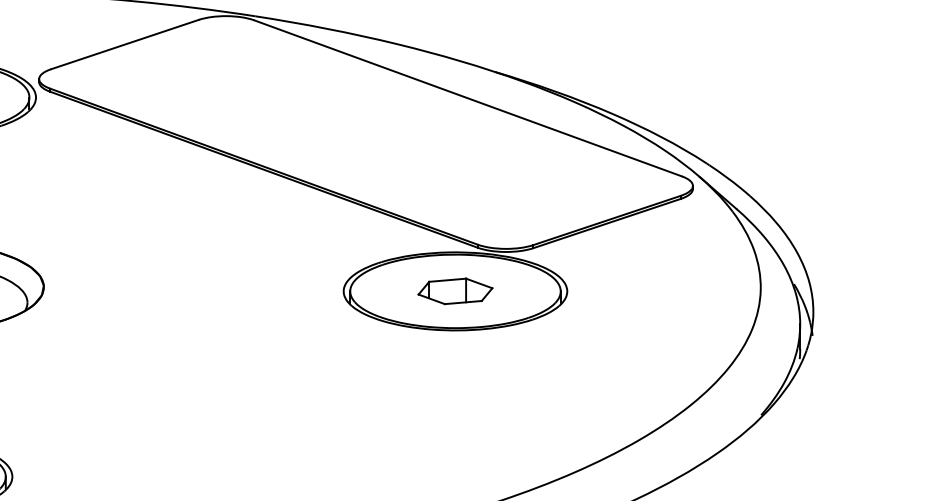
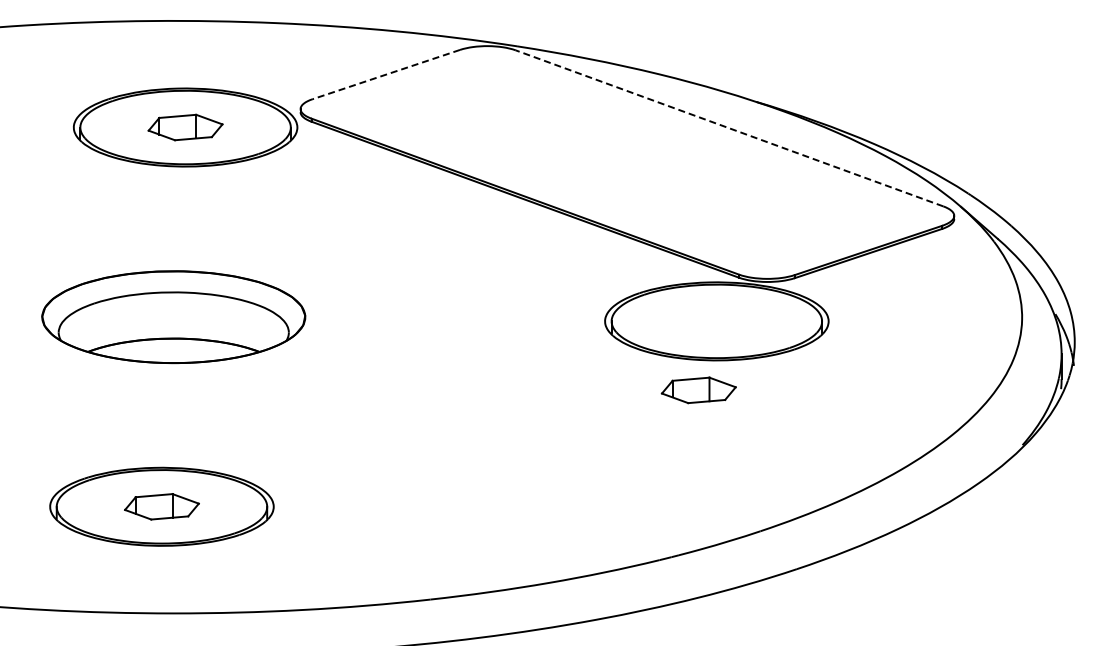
line: (125, 44) -> (386, 74), solid -> dashed
line: (468, 98) -> (729, 128), solid -> dashed
part: (455, 291) -> (698, 390), moved

